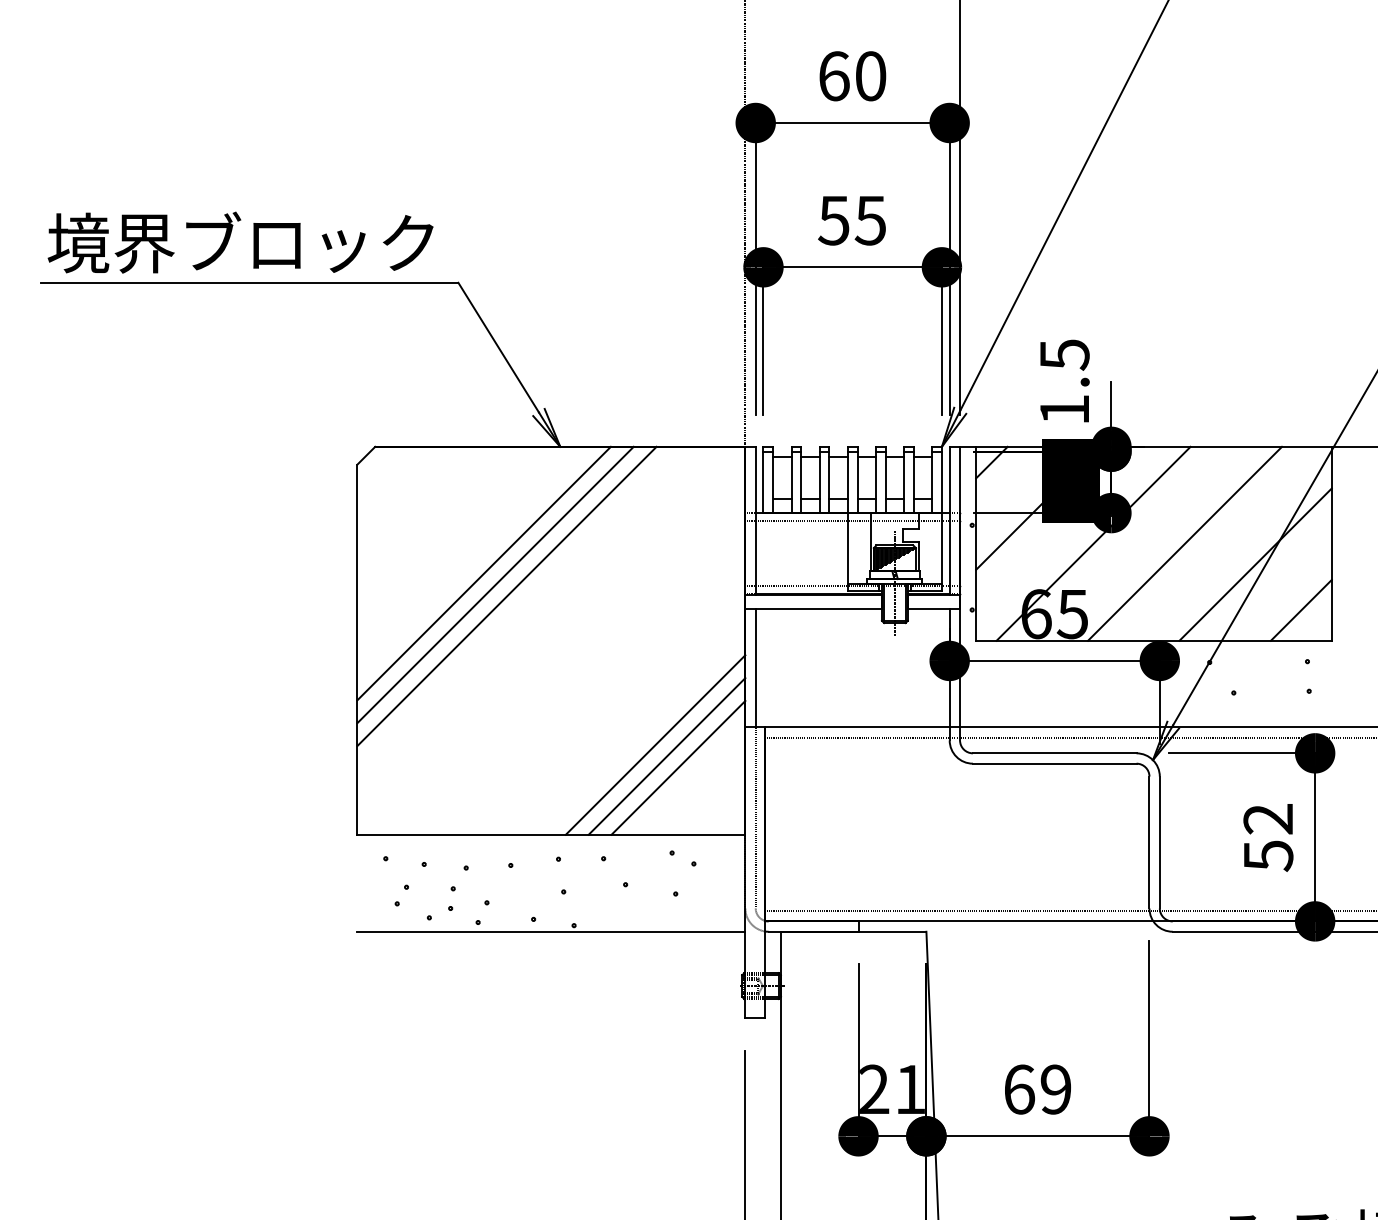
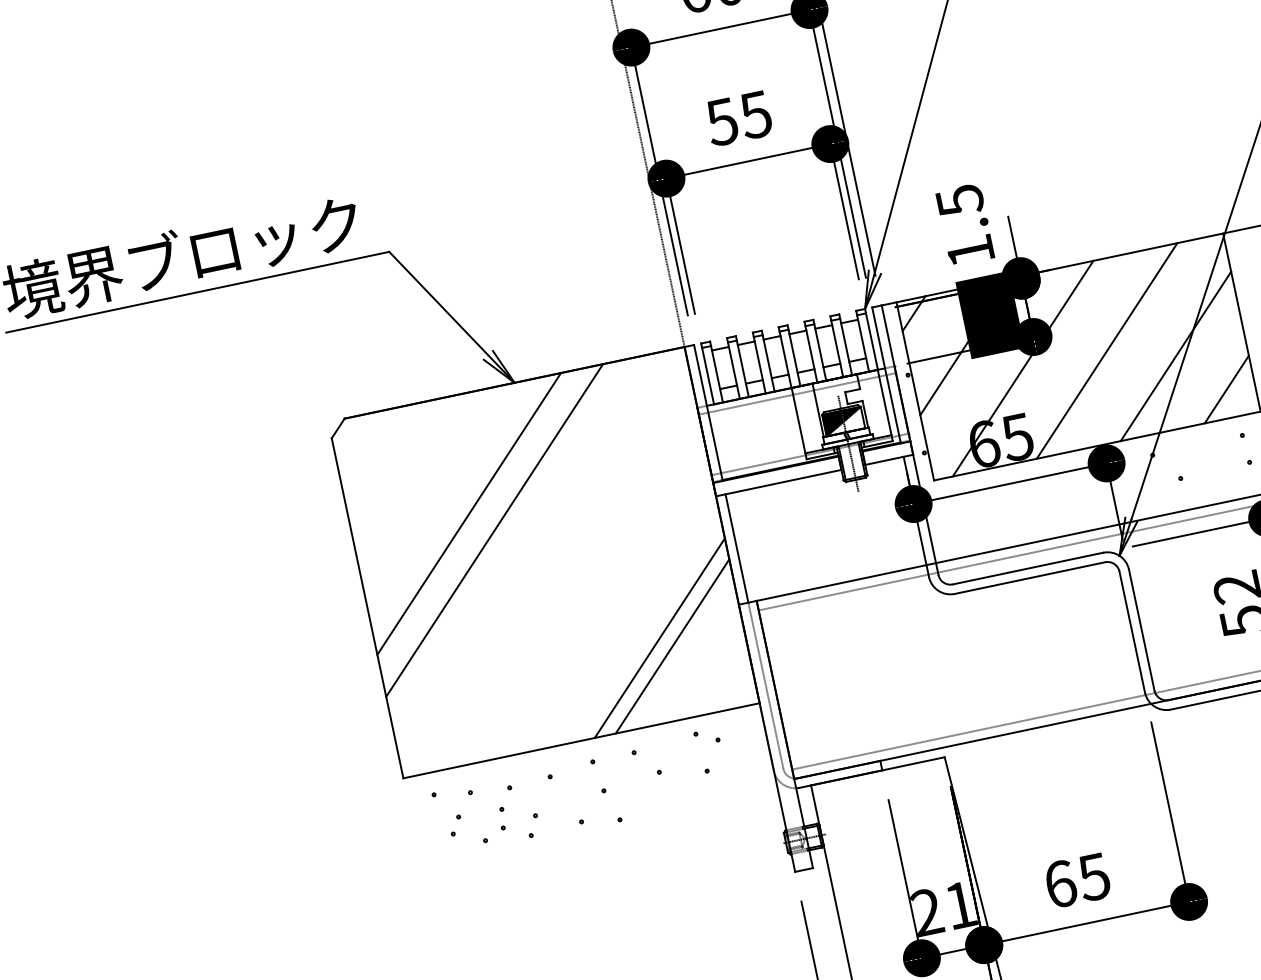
line: (495, 584) -> (481, 521), removed
line: (678, 767) -> (685, 654), removed
line: (551, 931) -> (600, 829), removed
text: (1055, 1089) -> (1093, 877), 69 -> 65

